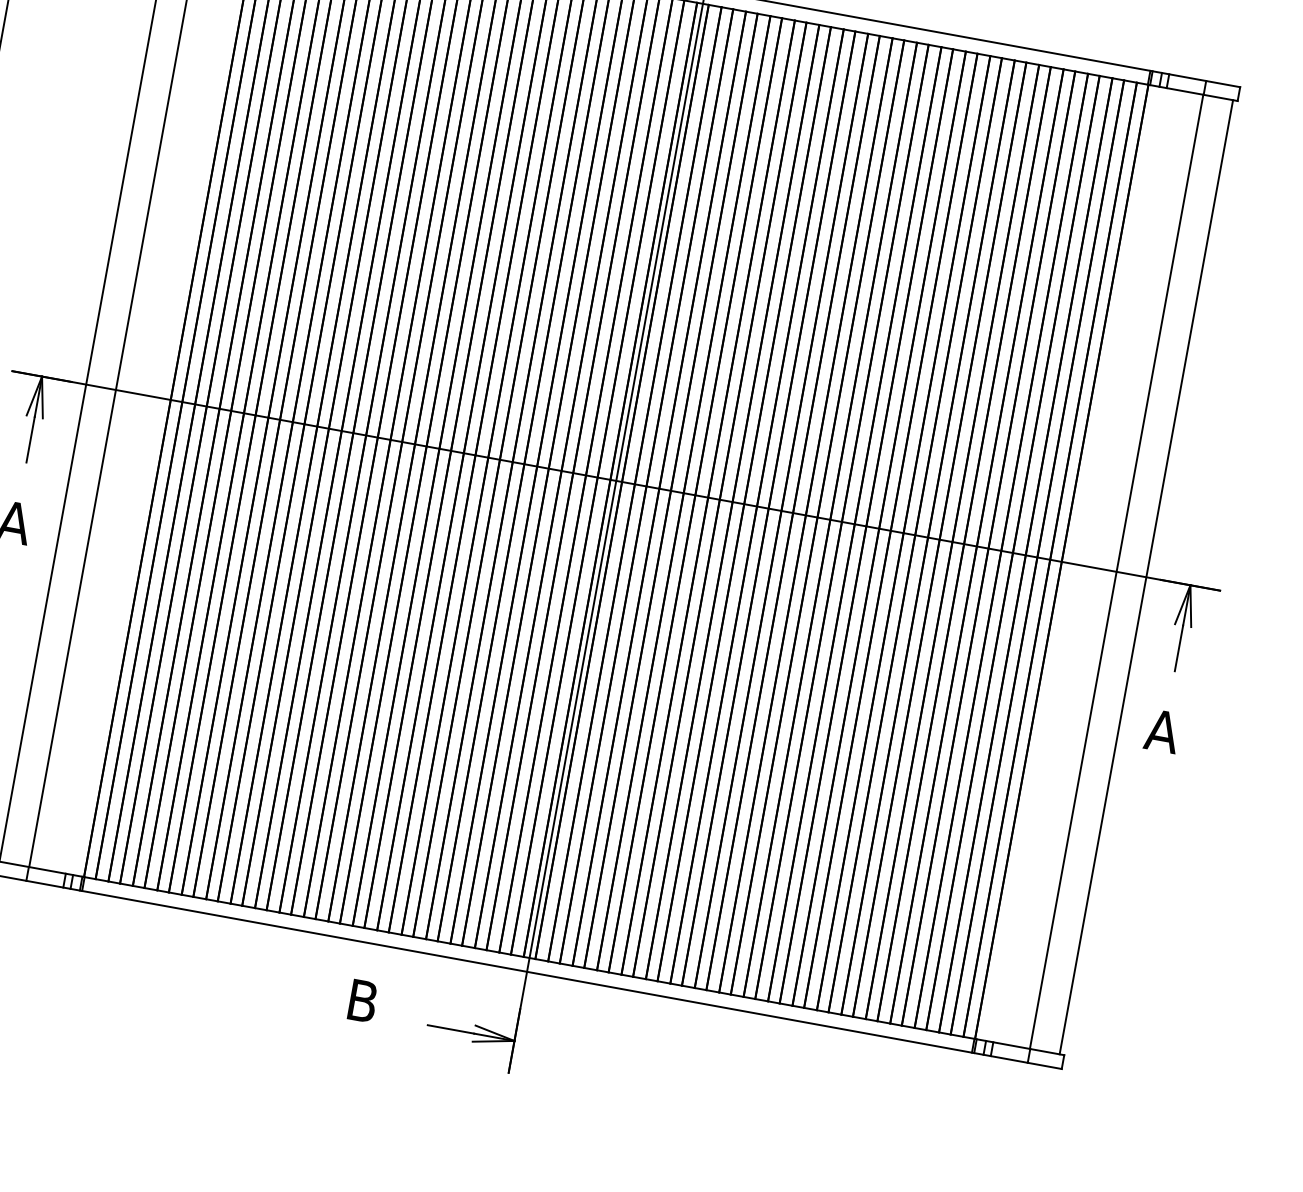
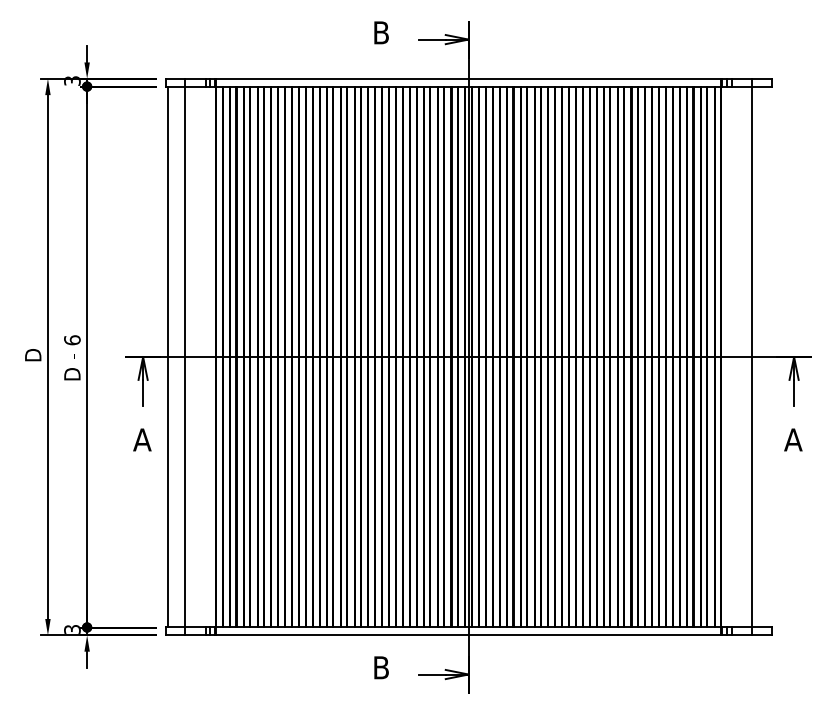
line: (1147, 576) -> (769, 356), removed

